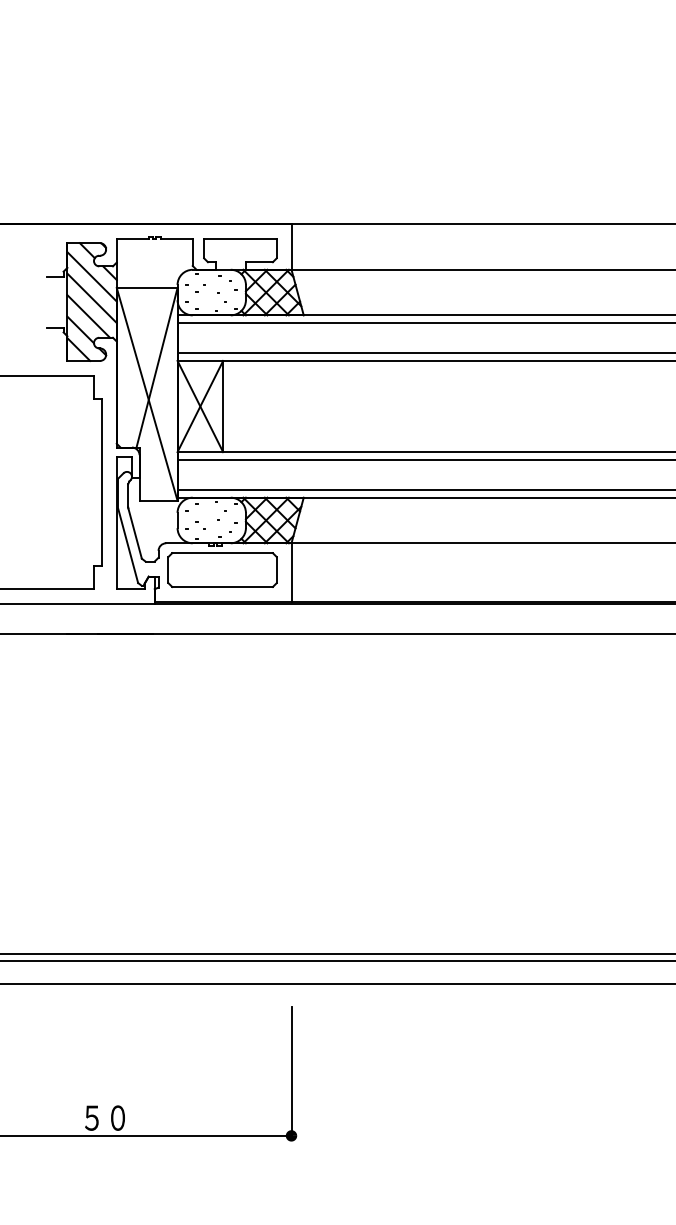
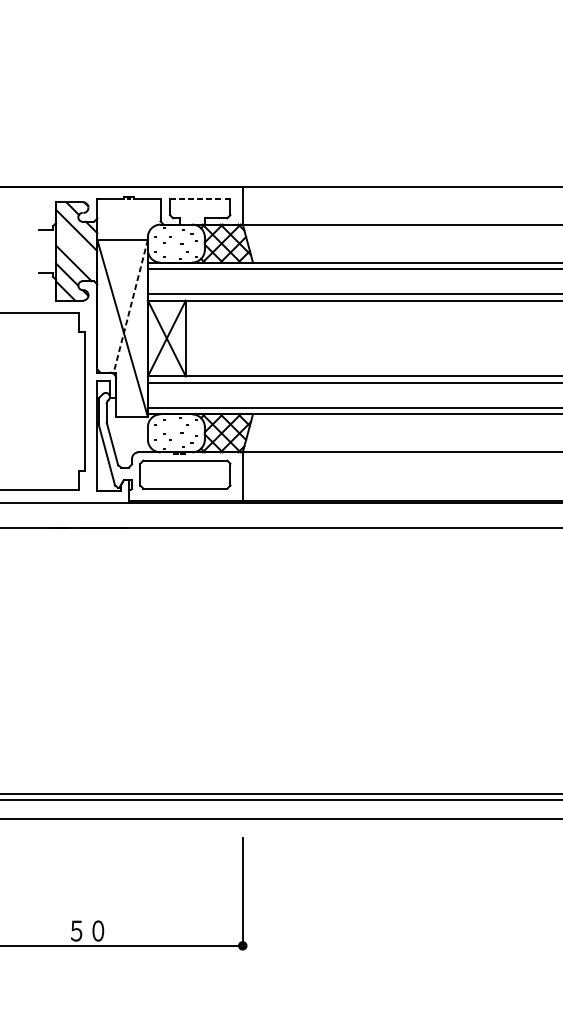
line: (239, 239) -> (199, 199), solid -> dashed
line: (91, 298) -> (76, 248), removed
line: (156, 368) -> (130, 306), solid -> dashed

